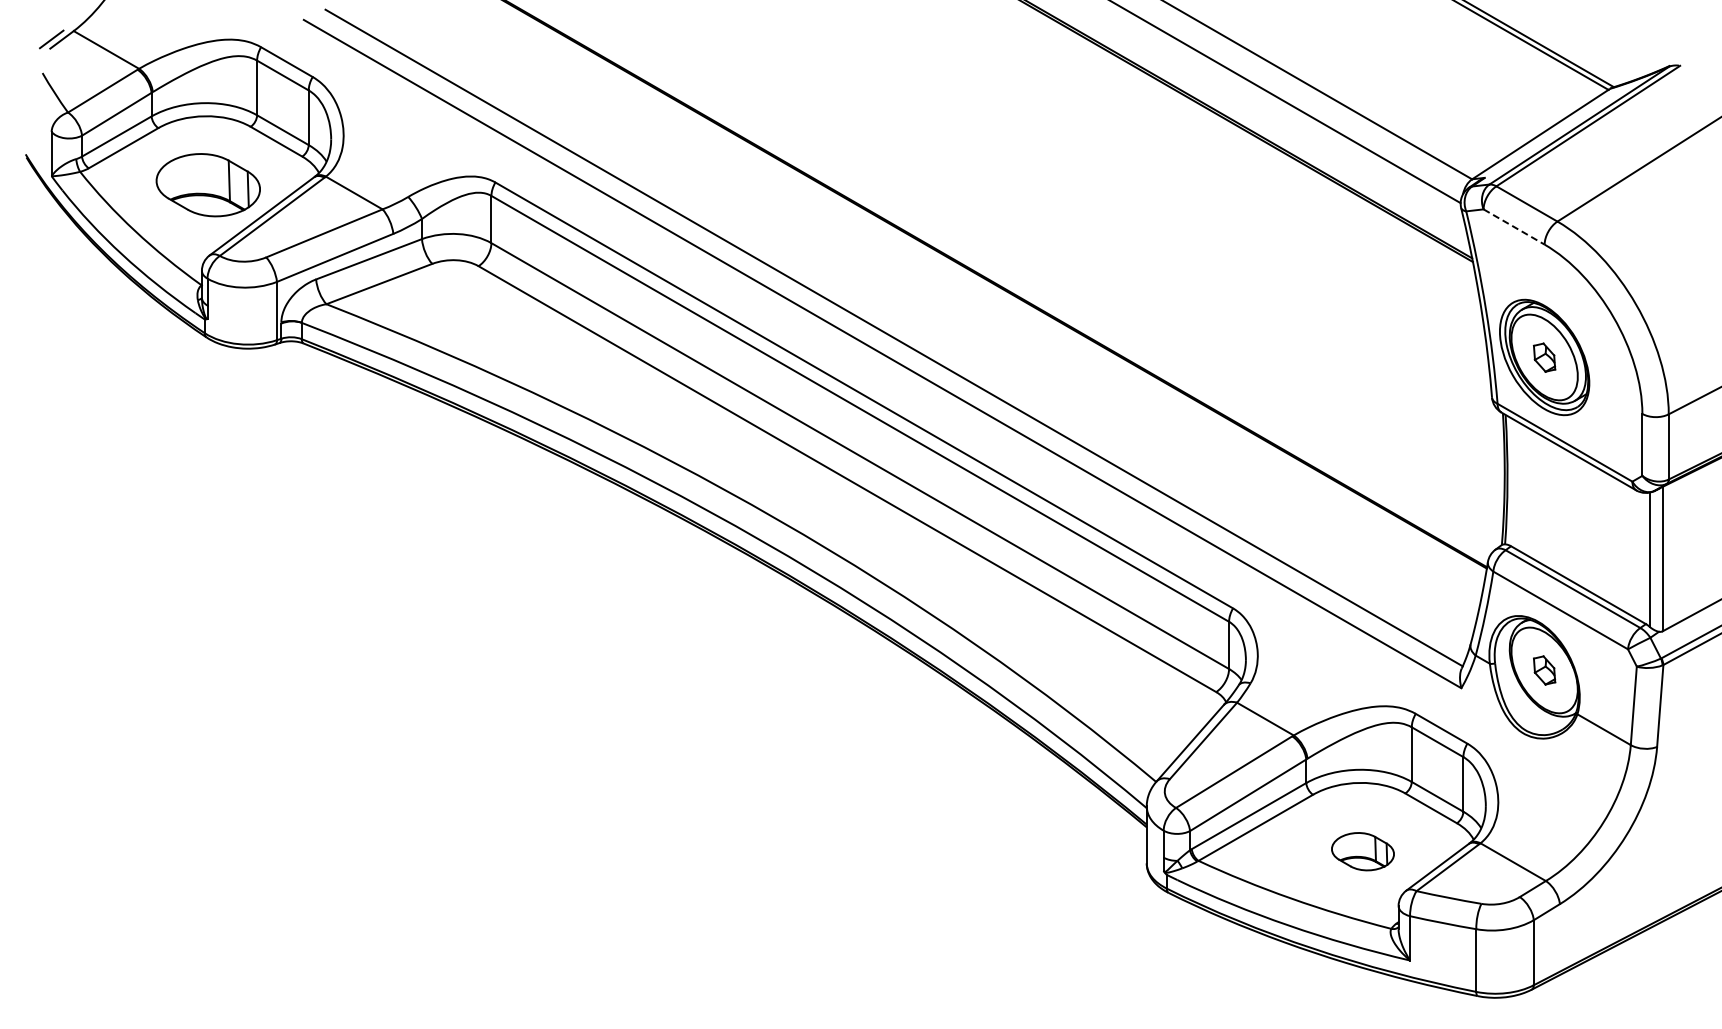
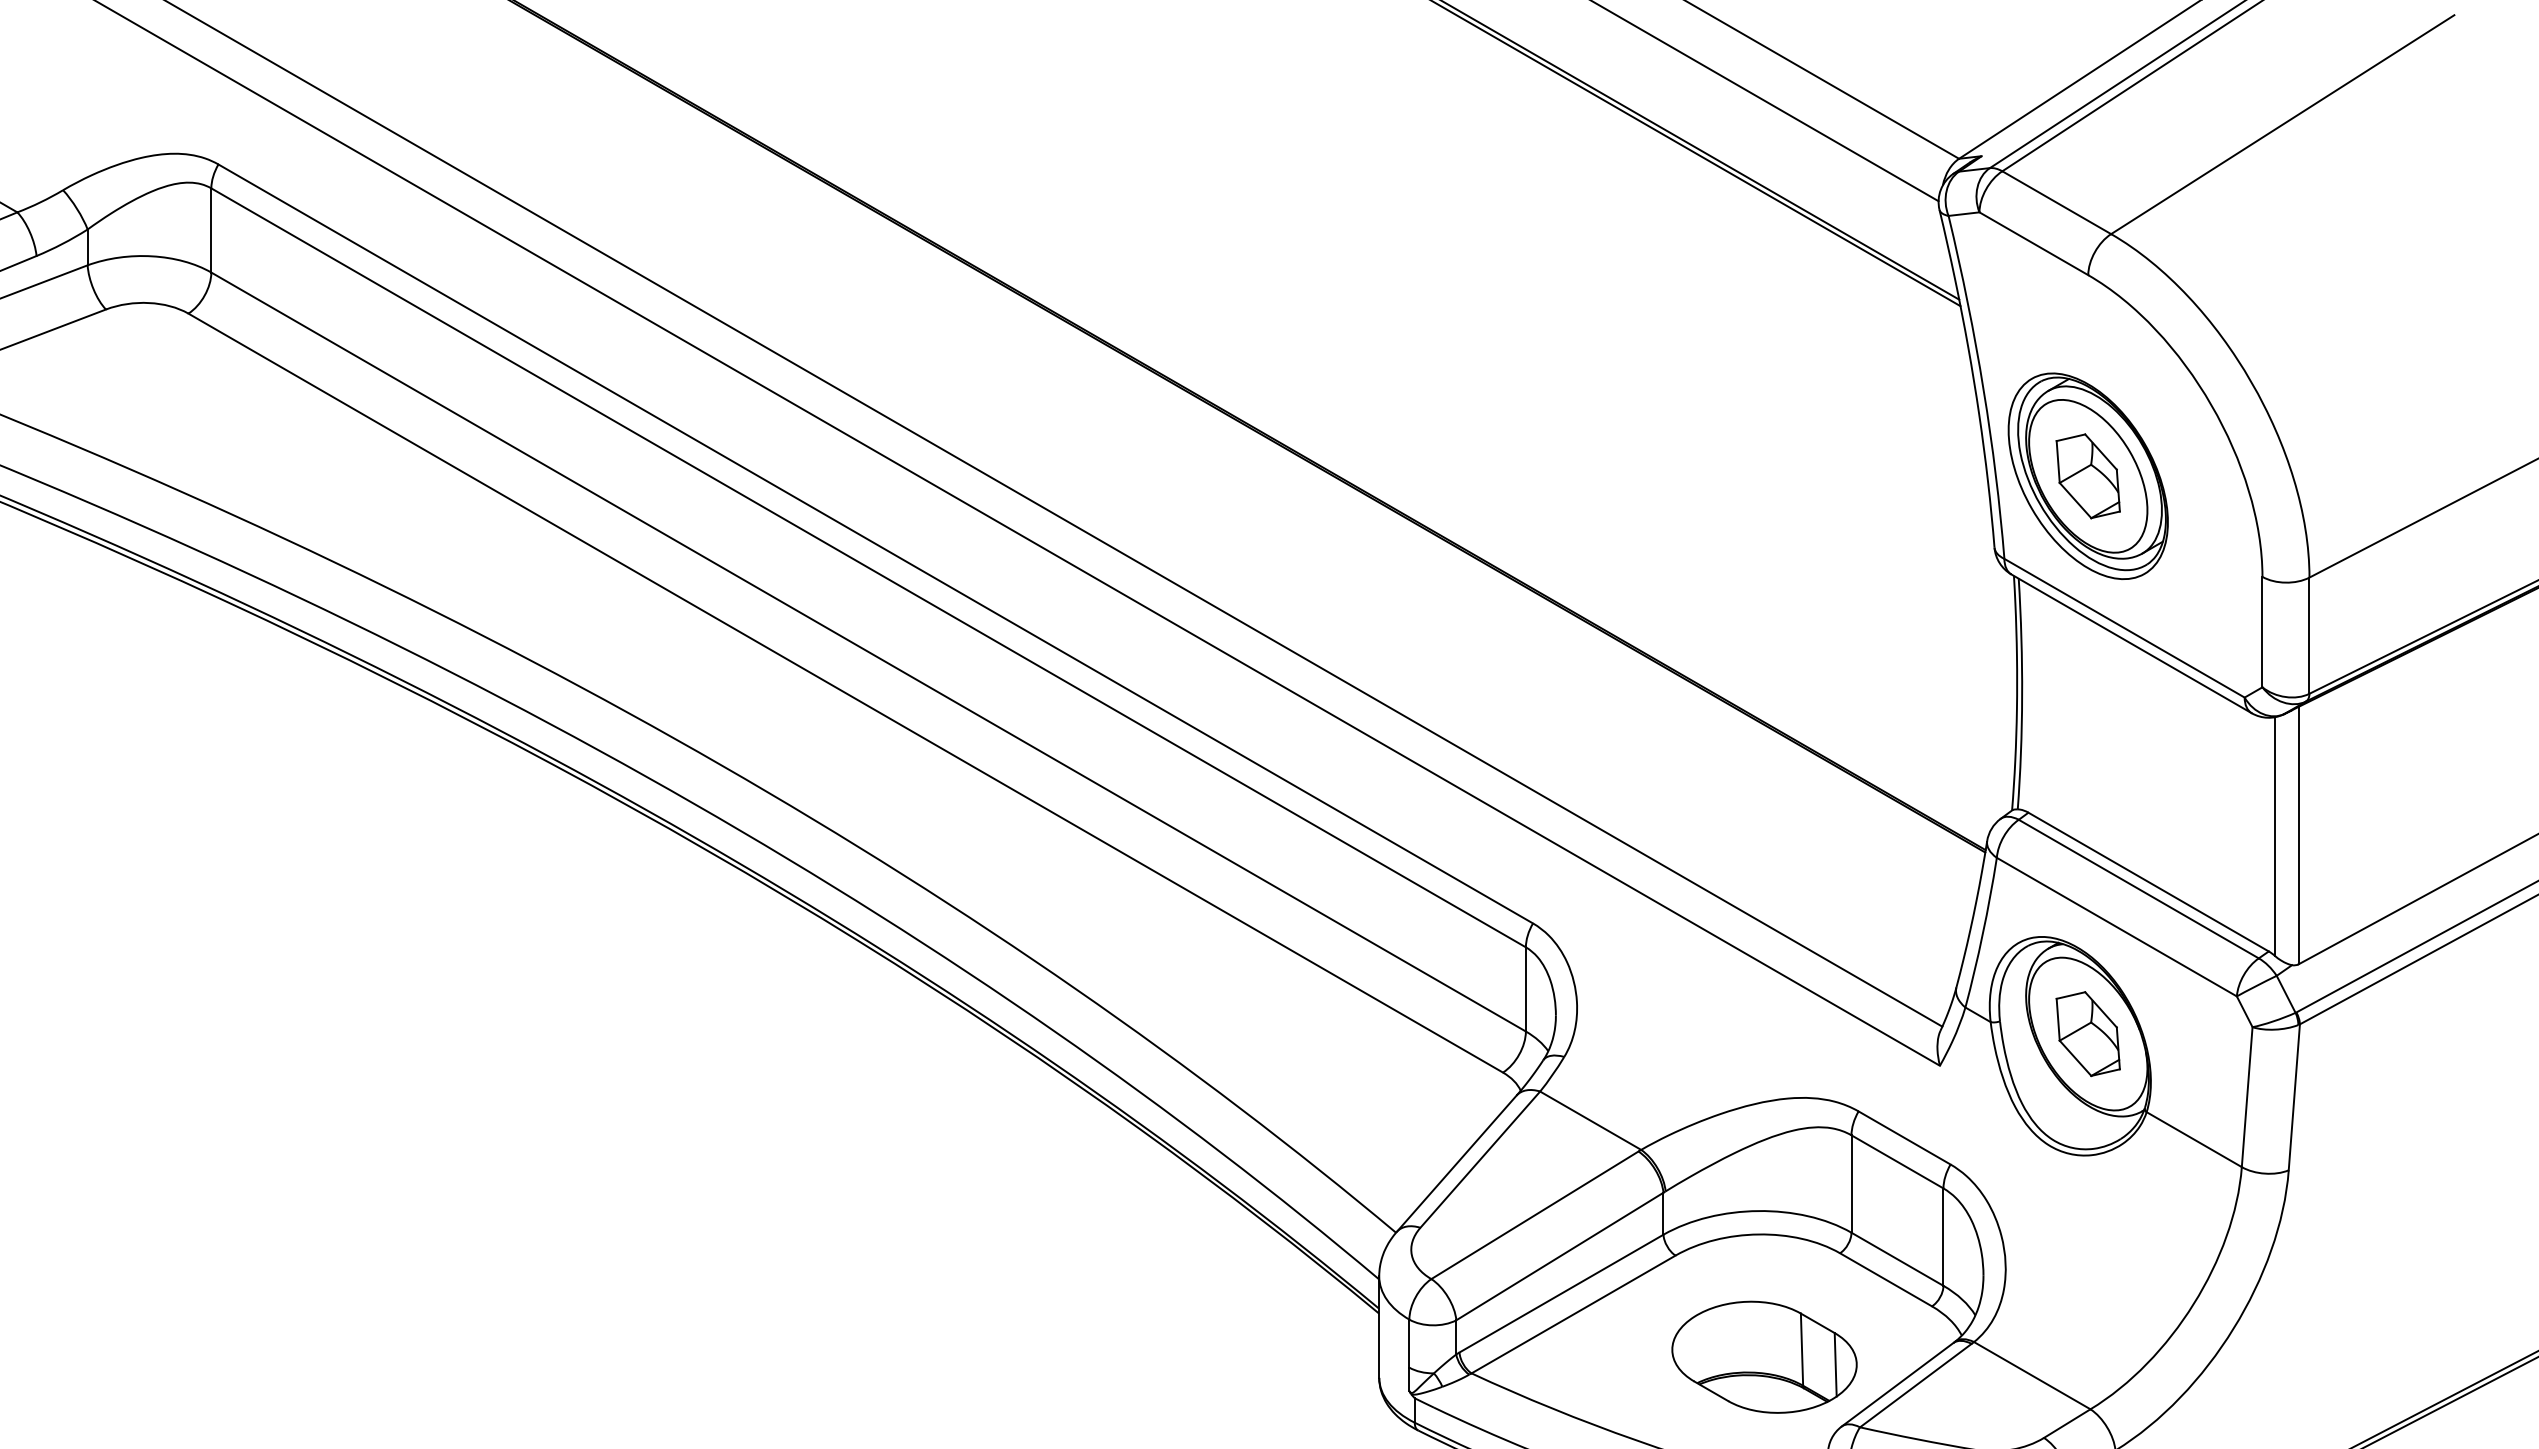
line: (1514, 227) -> (2034, 244), dashed -> solid
part: (1544, 357) -> (2088, 476), size x1.67
part: (1544, 670) -> (2088, 1034), size x1.67
part: (1362, 851) -> (1763, 1356), size x1.67

